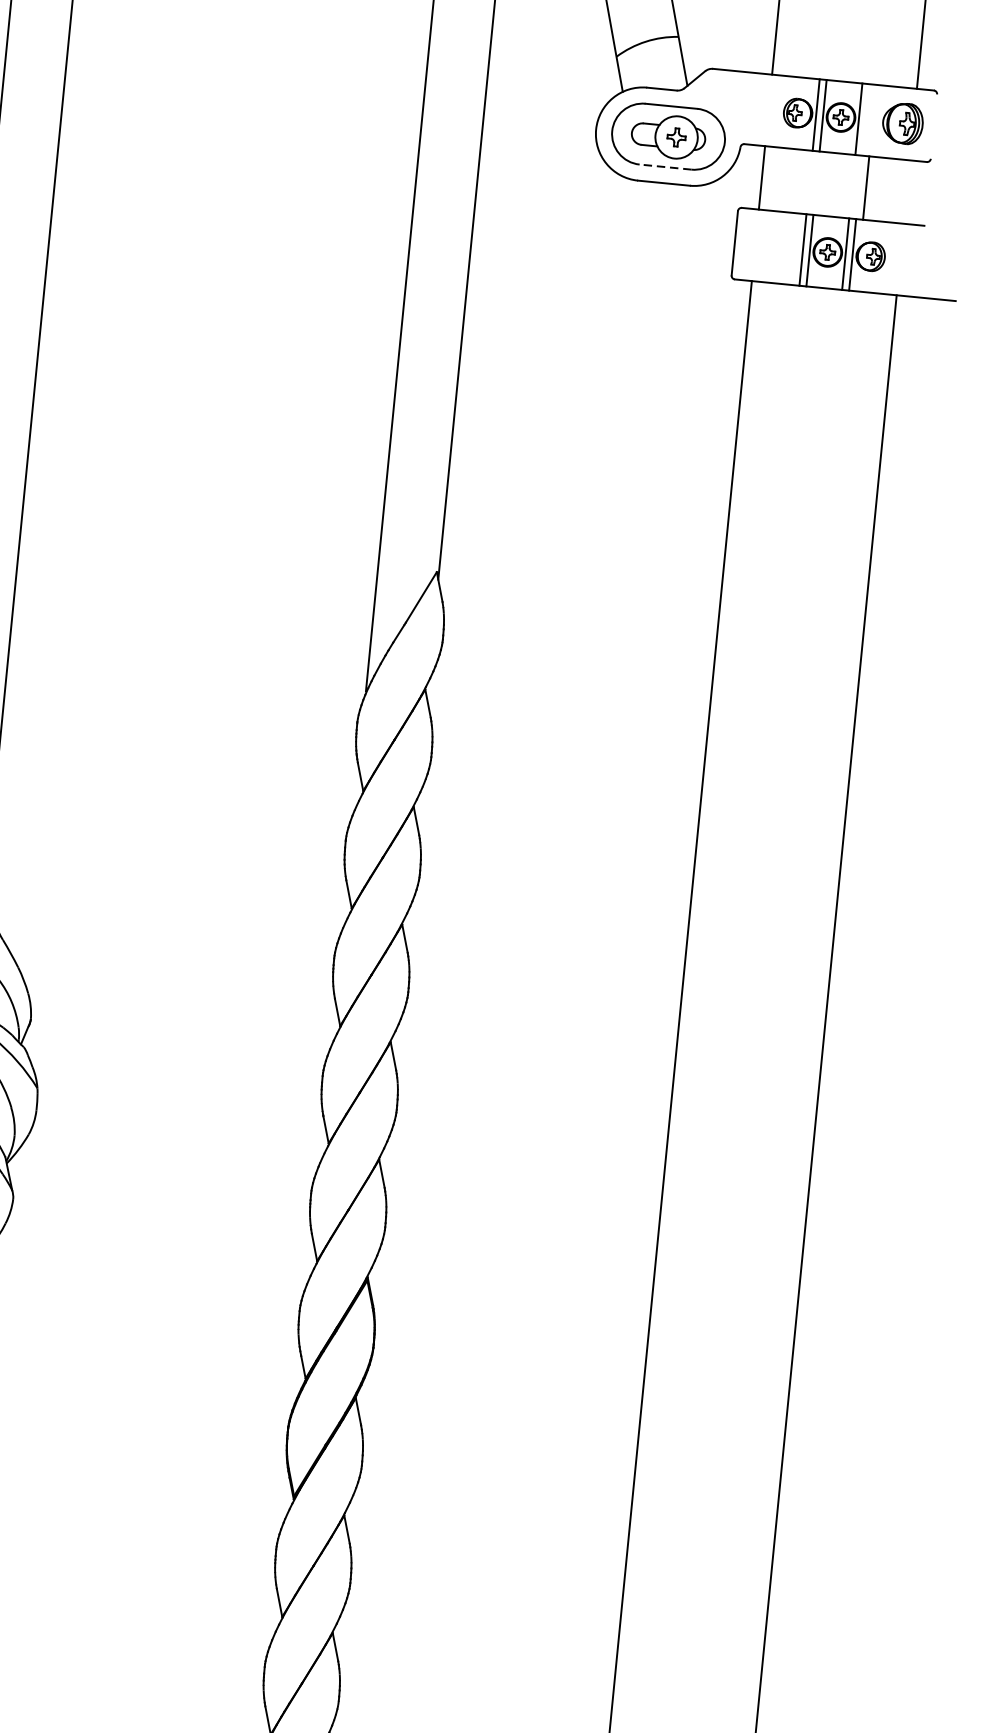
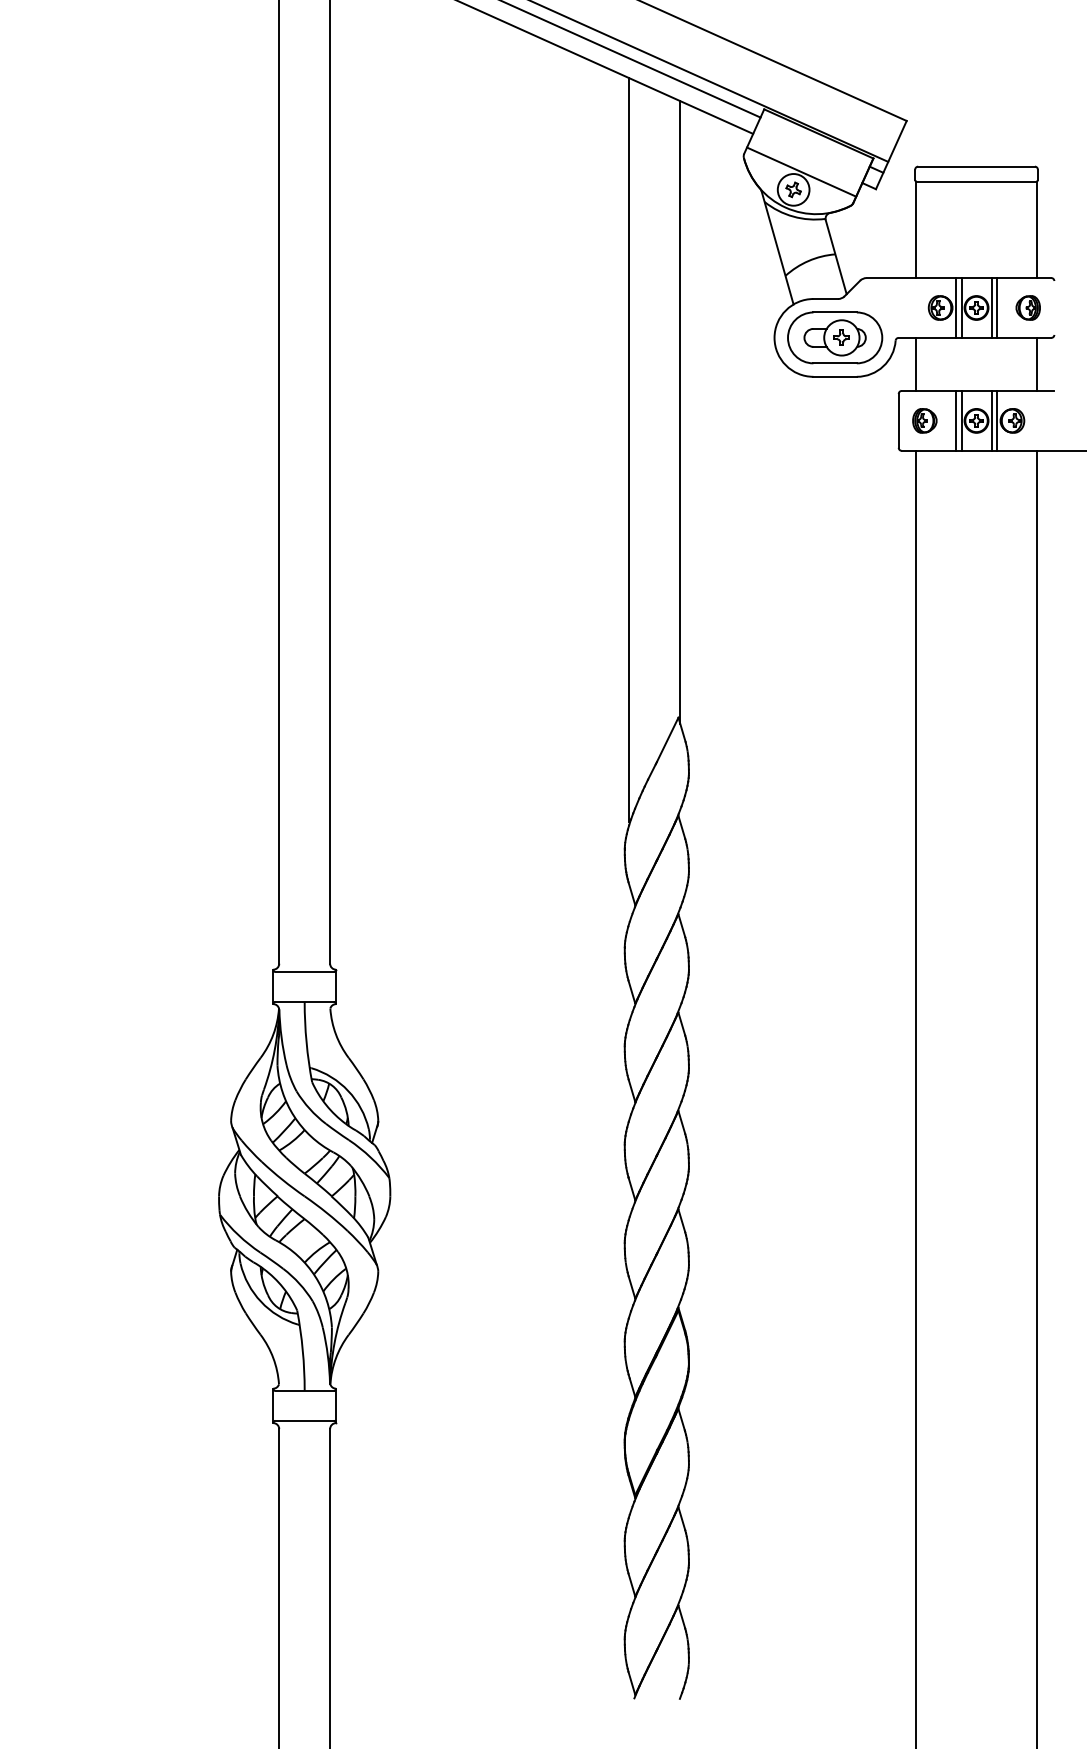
line: (866, 119) -> (997, 307), added
part: (901, 122) -> (1027, 307), size x0.71
line: (665, 167) -> (835, 363), dashed -> solid
line: (866, 186) -> (1037, 363), moved
part: (765, 245) -> (924, 420), added

